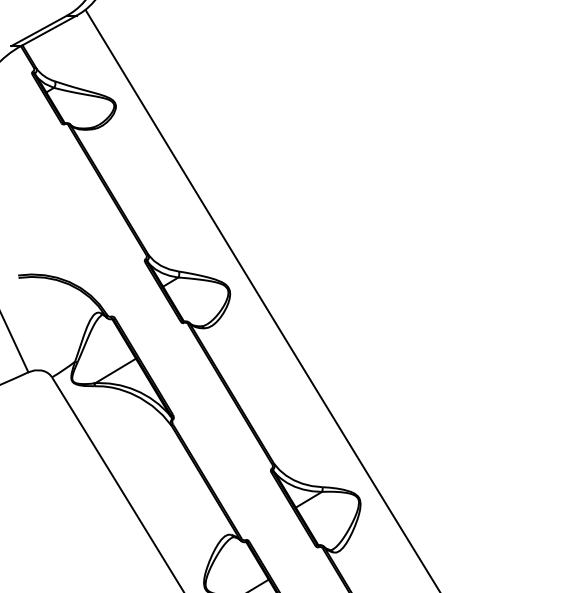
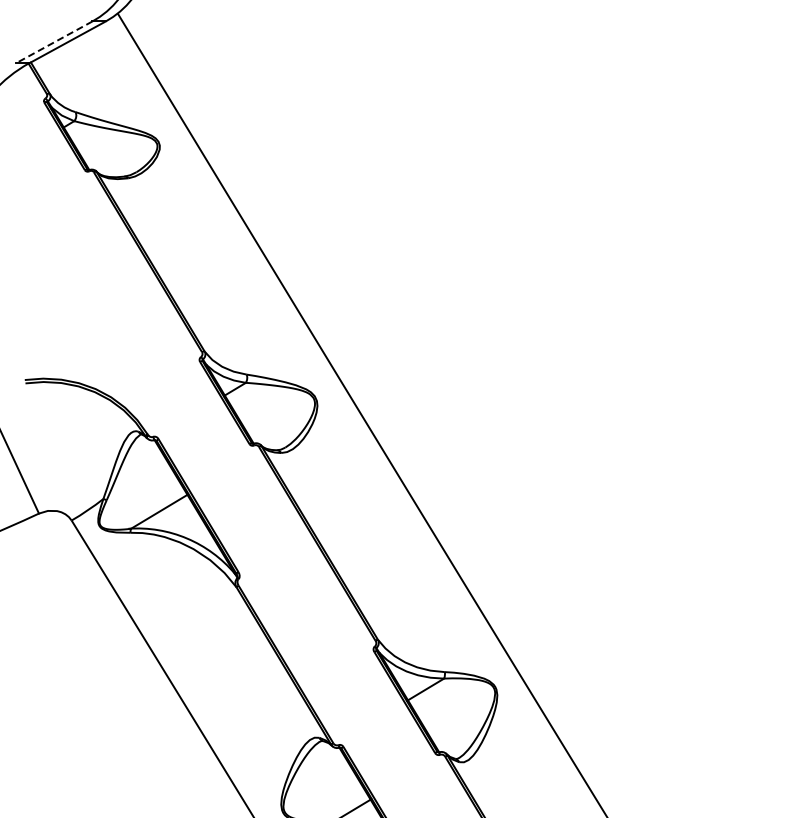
line: (39, 30) -> (54, 42), solid -> dashed

